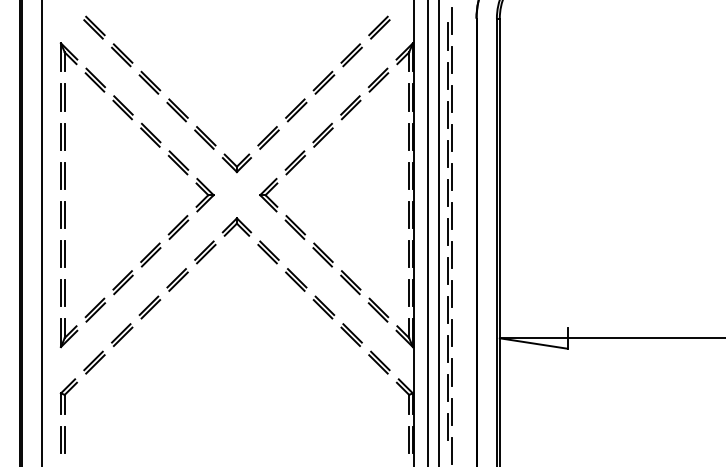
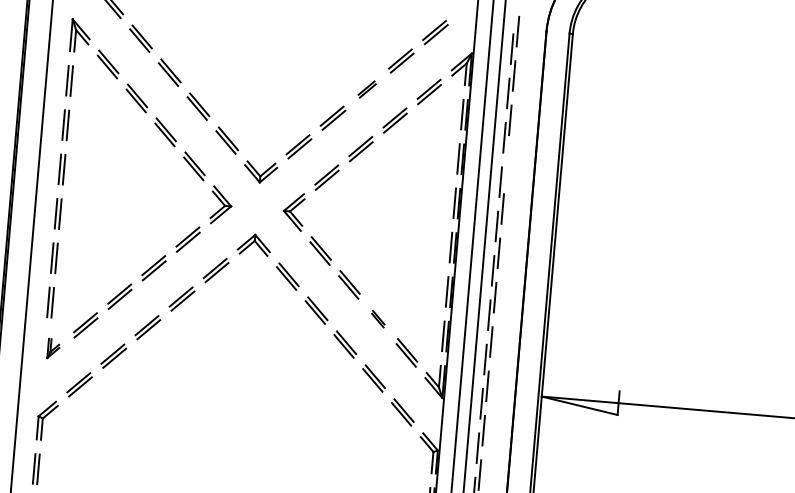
part: (323, 82) -> (366, 89), size x0.7
line: (451, 137) -> (506, 164), removed
part: (350, 282) -> (377, 318), size x0.6
part: (68, 333) -> (53, 349), size x0.6

